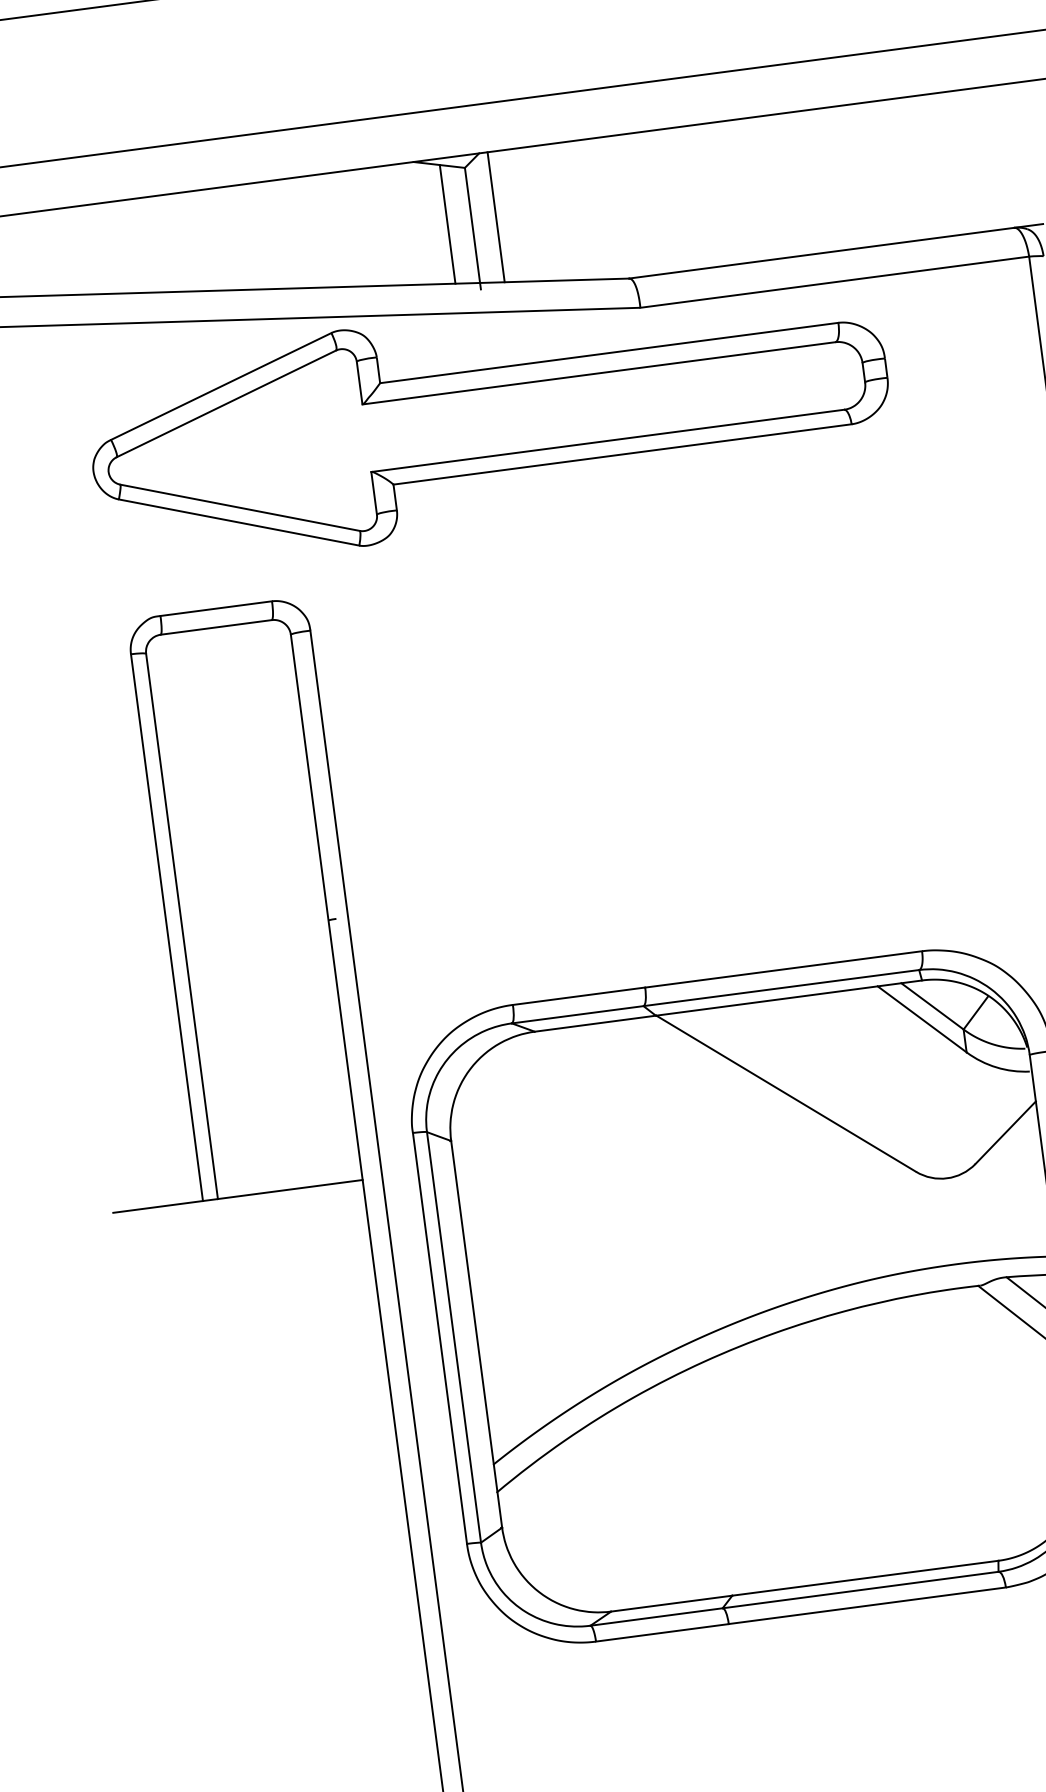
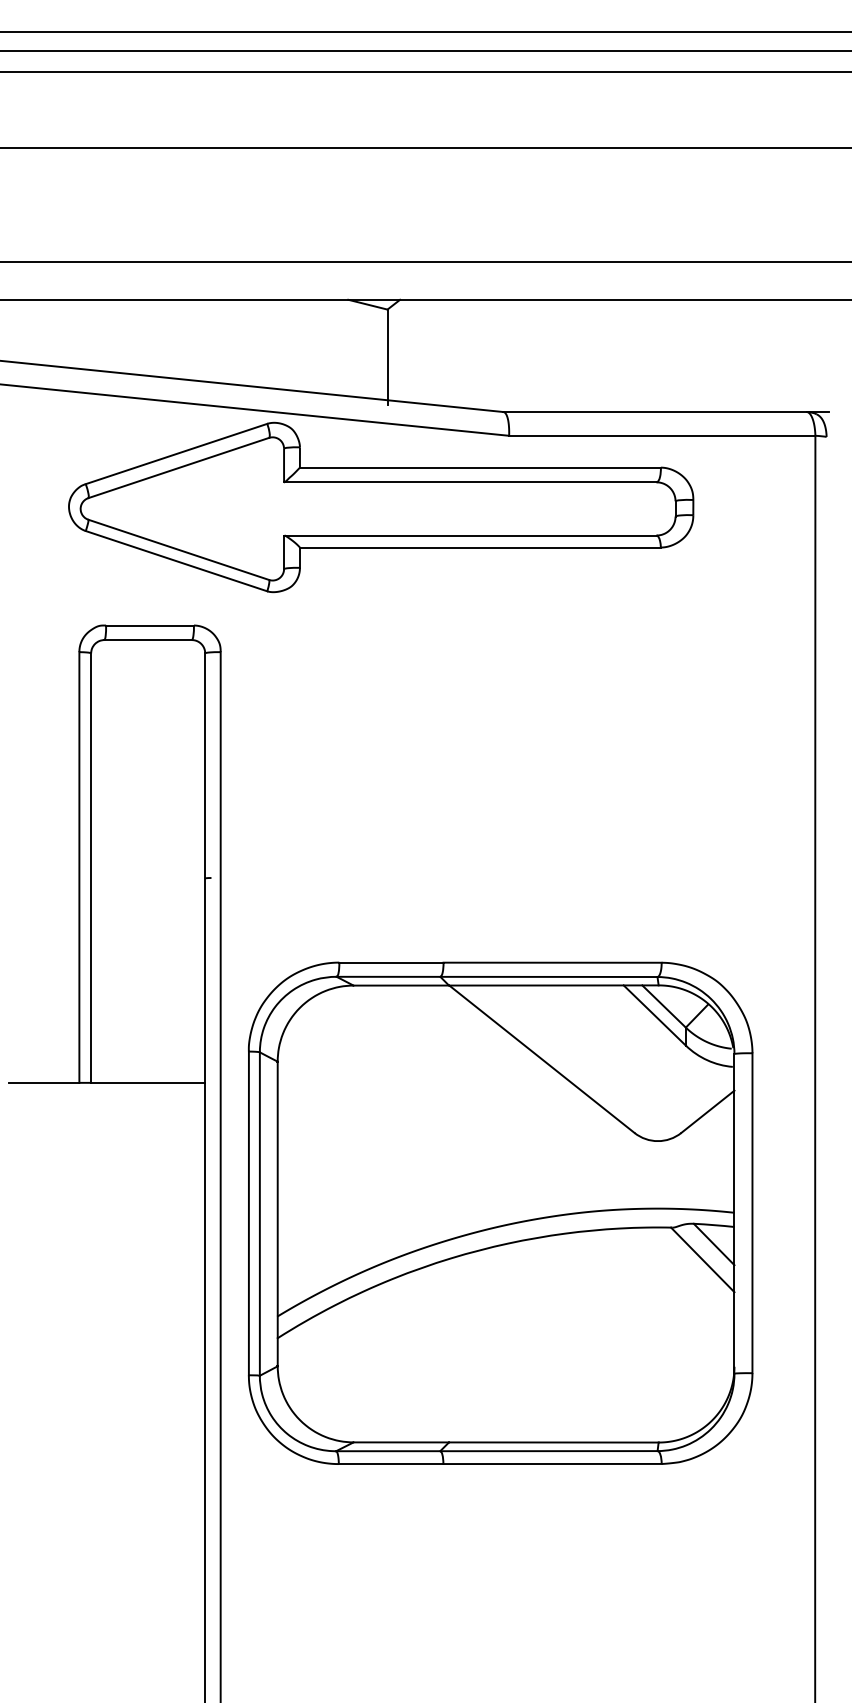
line: (495, 216) -> (406, 350), removed
line: (447, 224) -> (368, 351), removed

